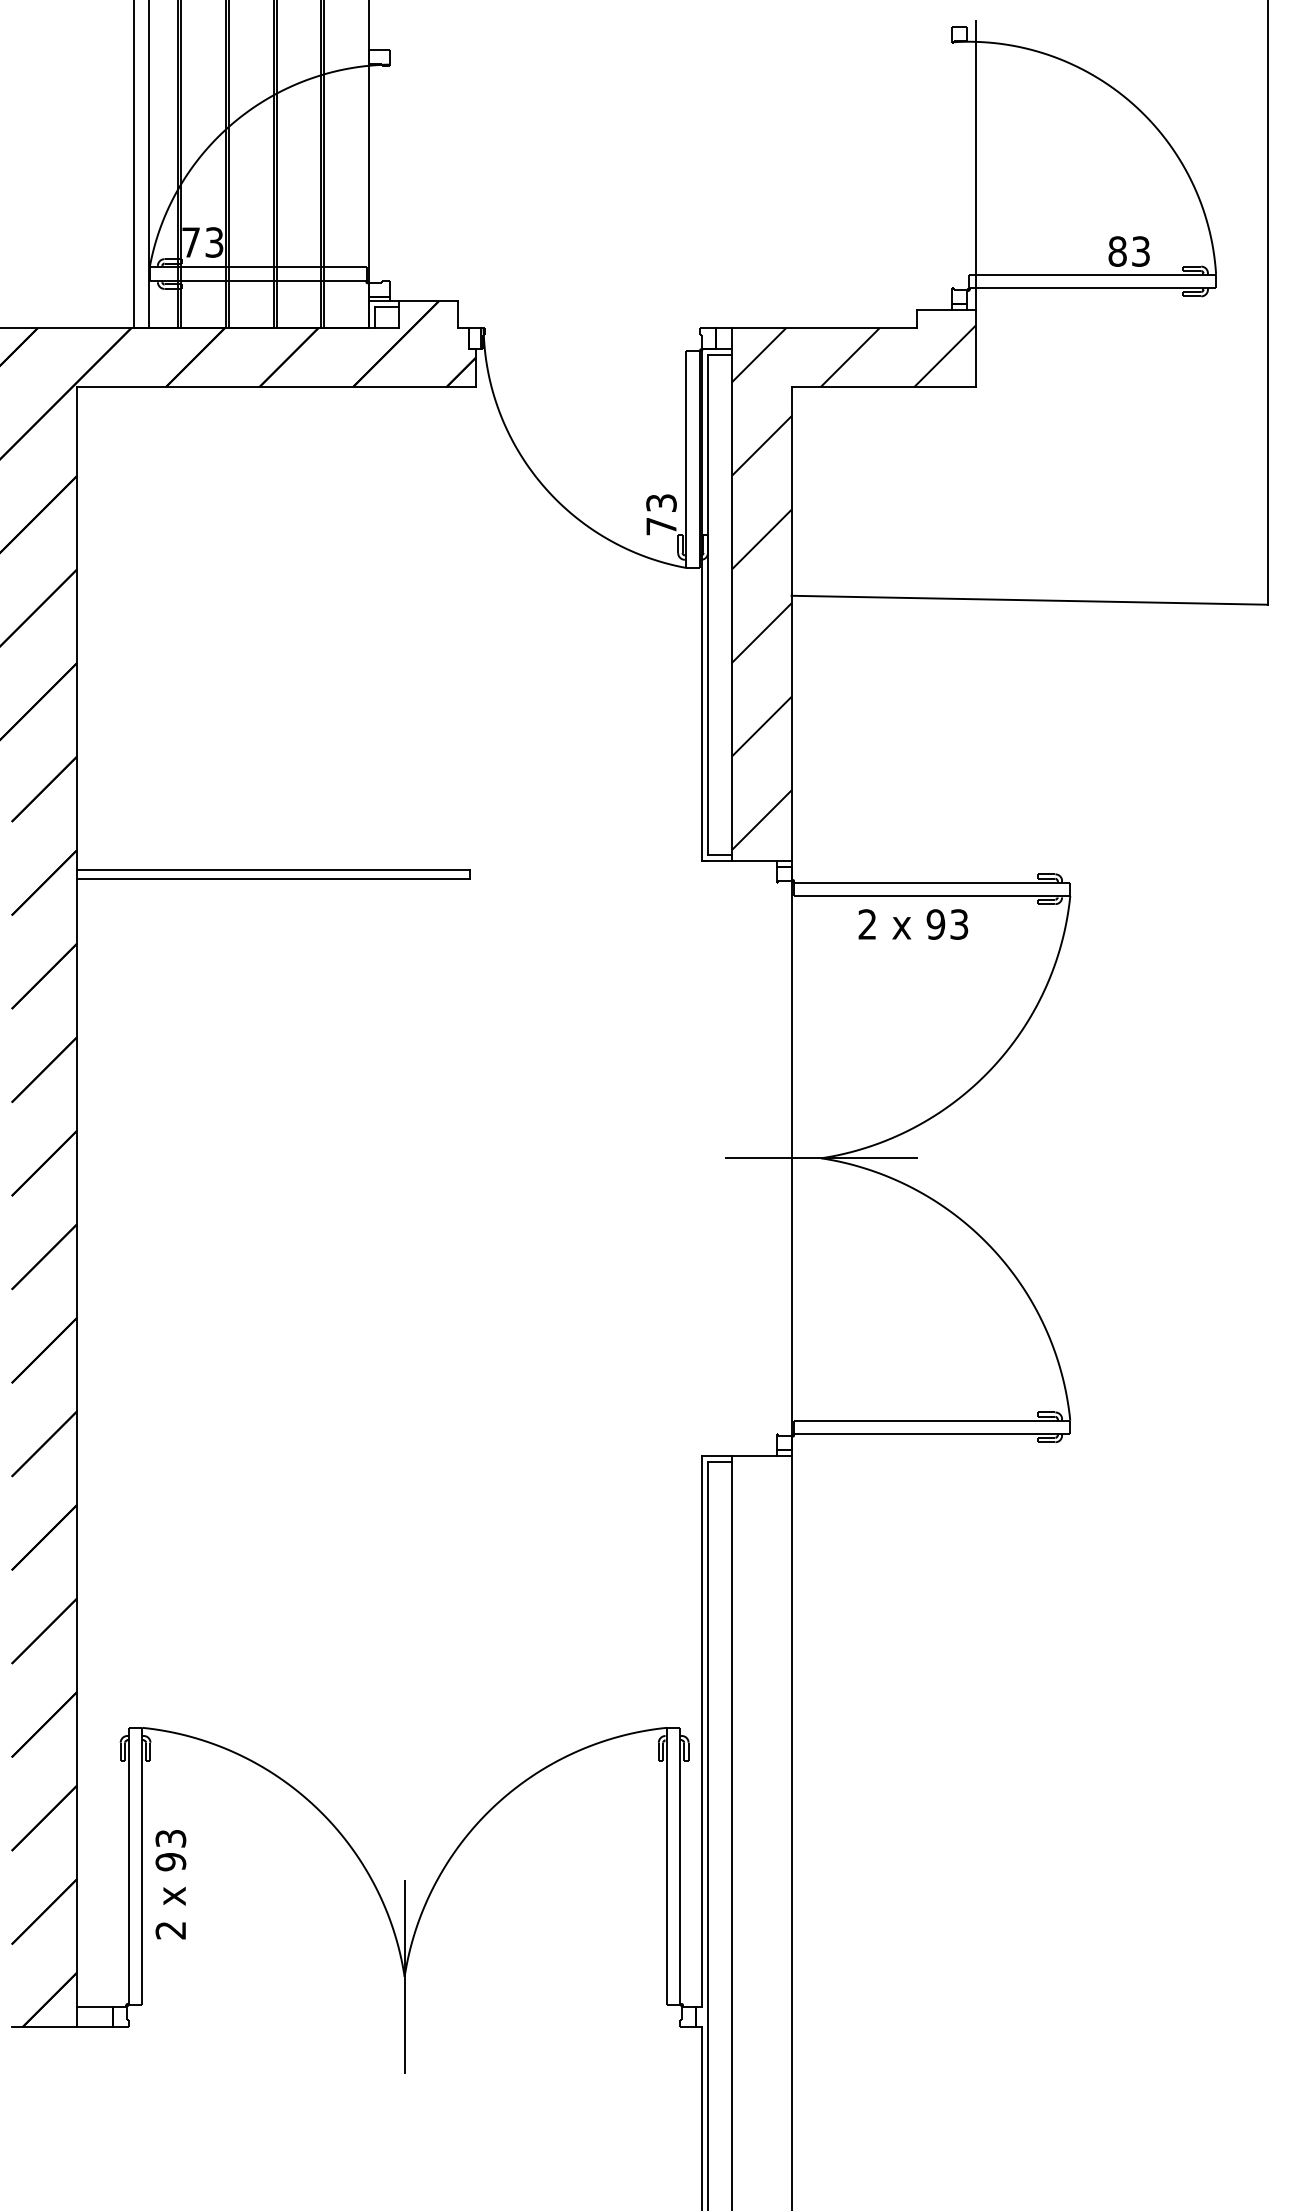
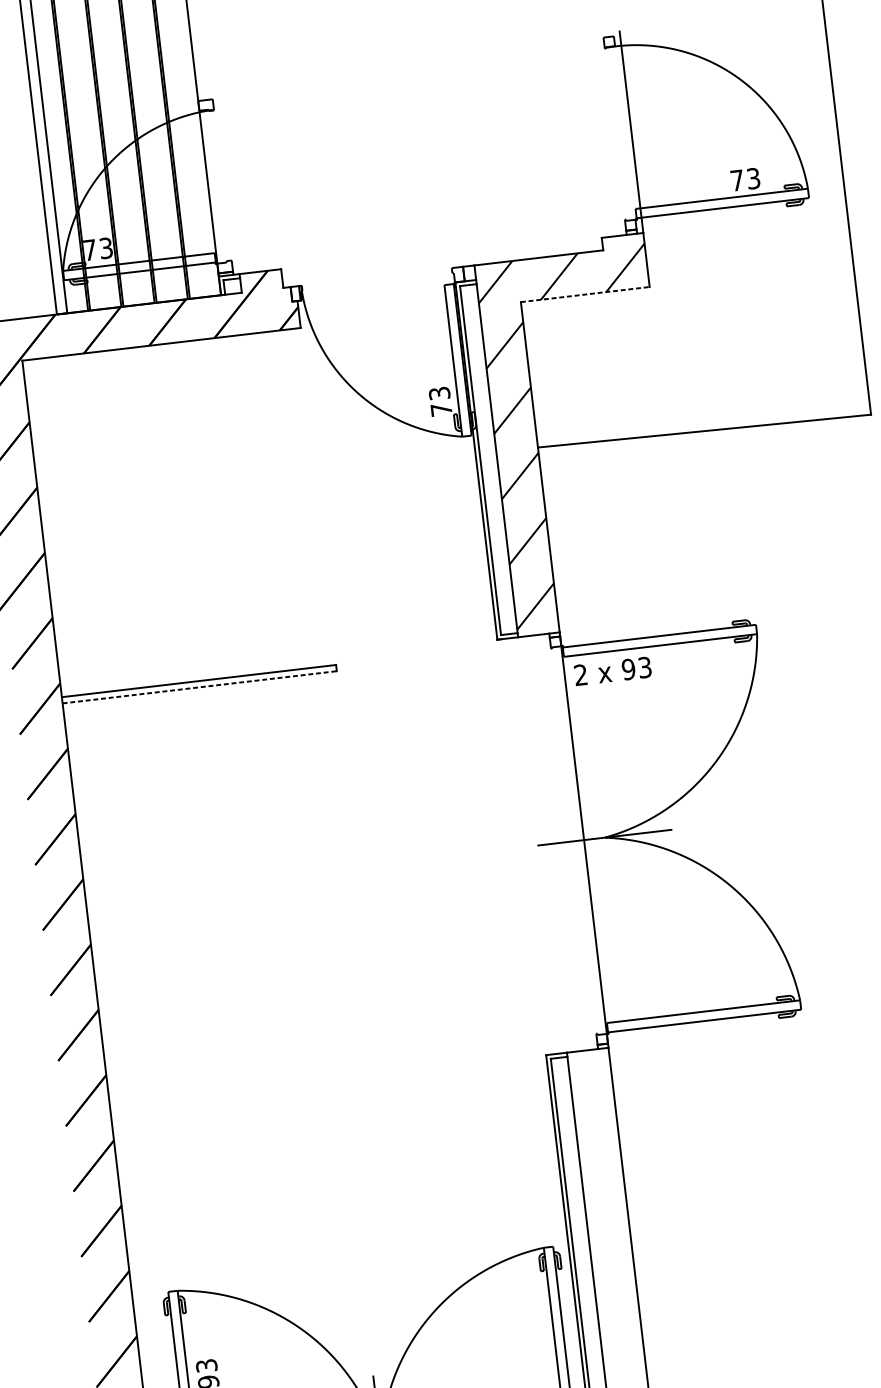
text: (1117, 251) -> (737, 180), 83 -> 73
line: (884, 387) -> (585, 294), solid -> dashed
line: (274, 878) -> (200, 687), solid -> dashed
text: (913, 924) -> (613, 671), moved

